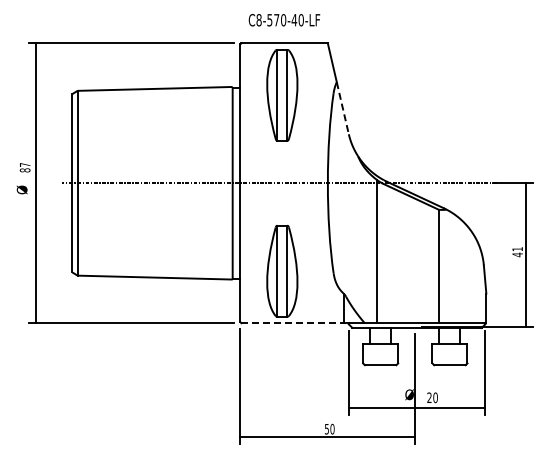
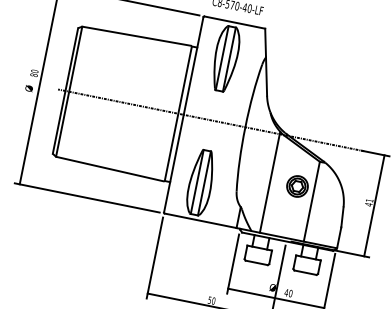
line: (342, 108) -> (266, 76), dashed -> solid
text: (25, 164) -> (35, 71), 87 -> 80
part: (414, 249) -> (296, 186), added
line: (292, 323) -> (200, 221), dashed -> solid
text: (429, 397) -> (286, 292), 20 -> 40

